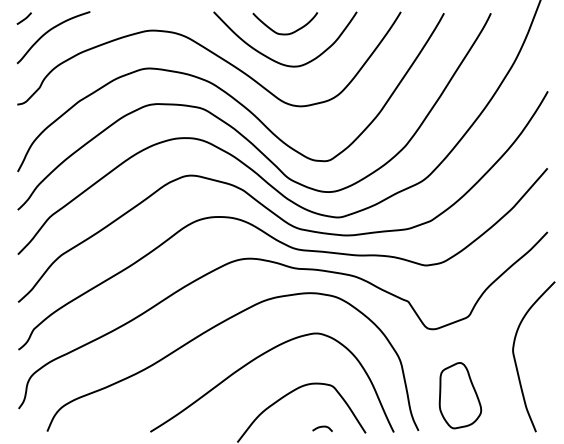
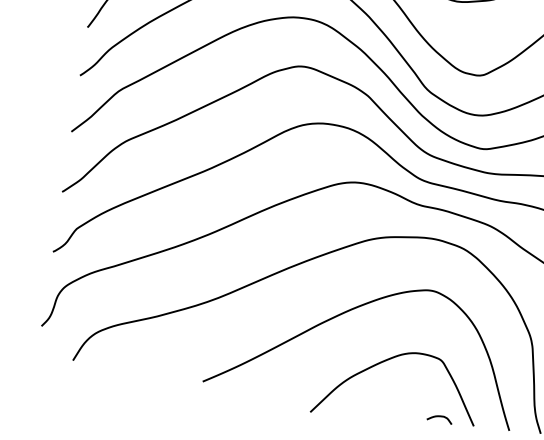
curve: (322, 427) -> (439, 417), moved

